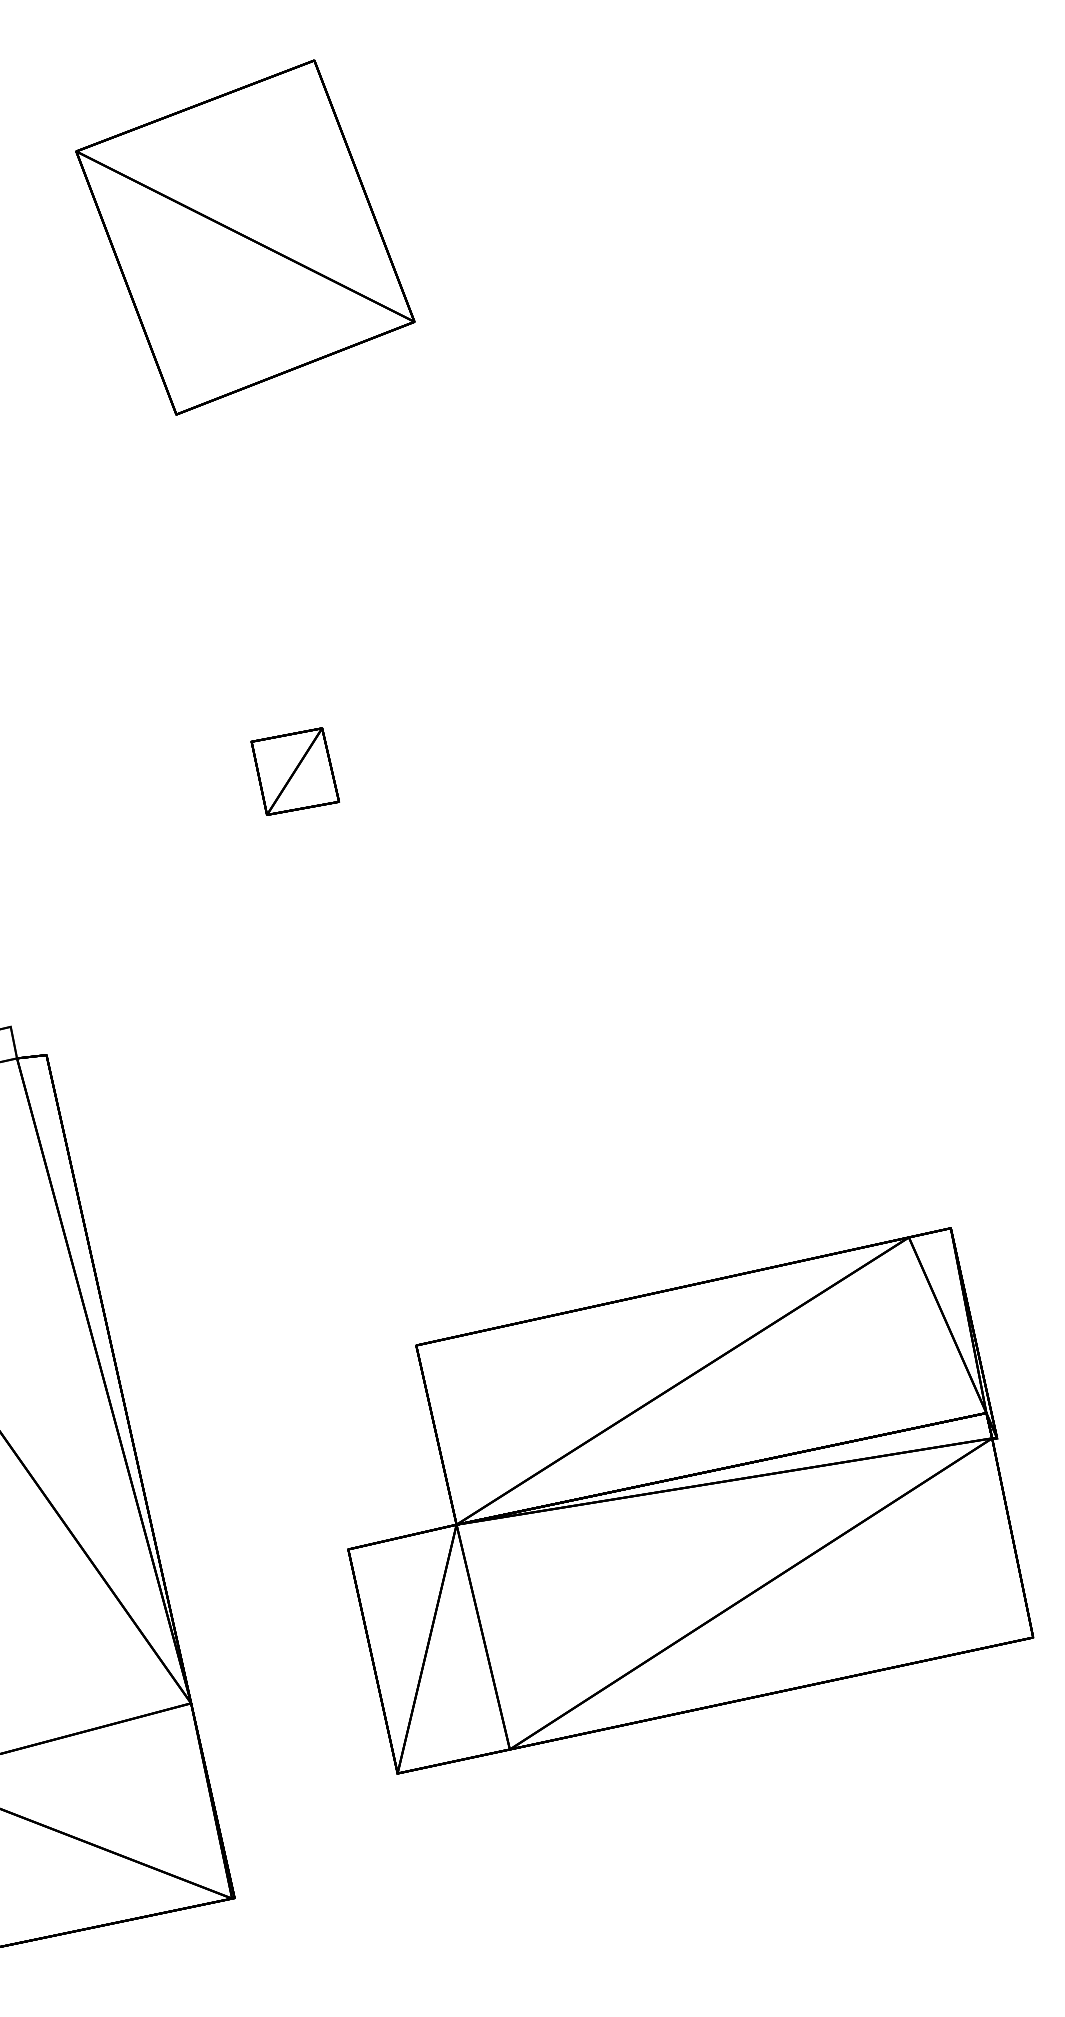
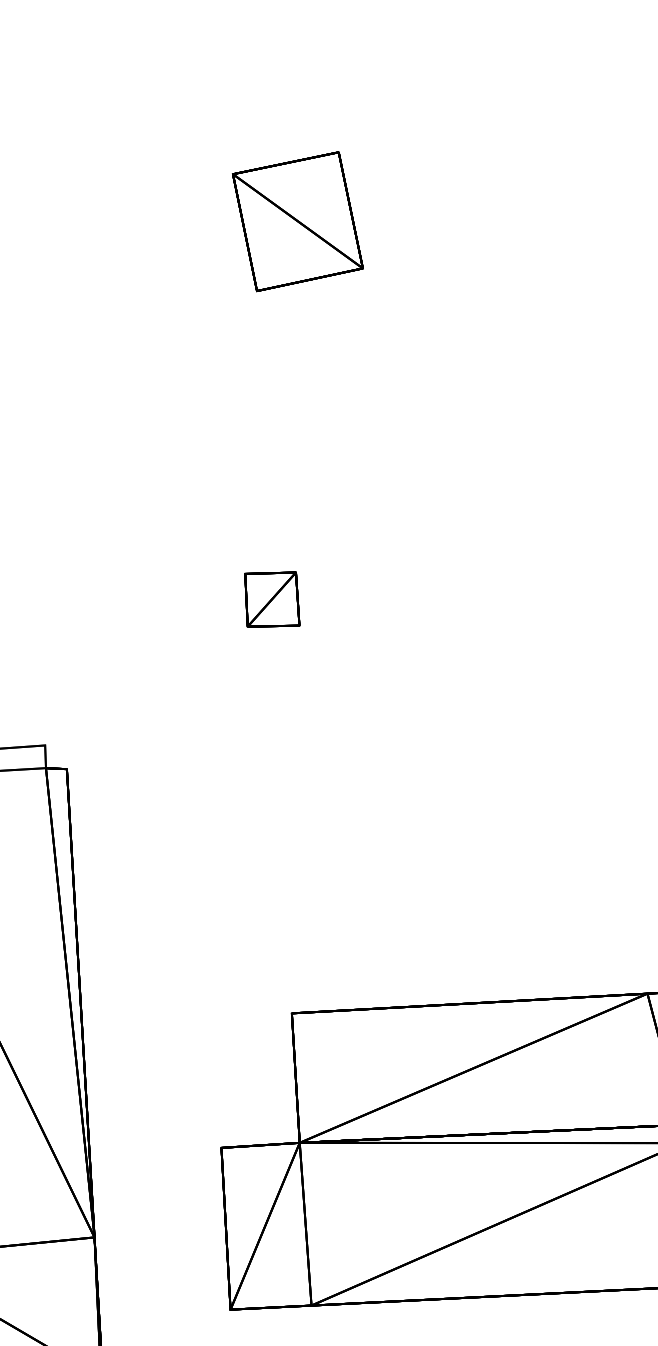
part: (245, 237) -> (297, 221), size x0.6

